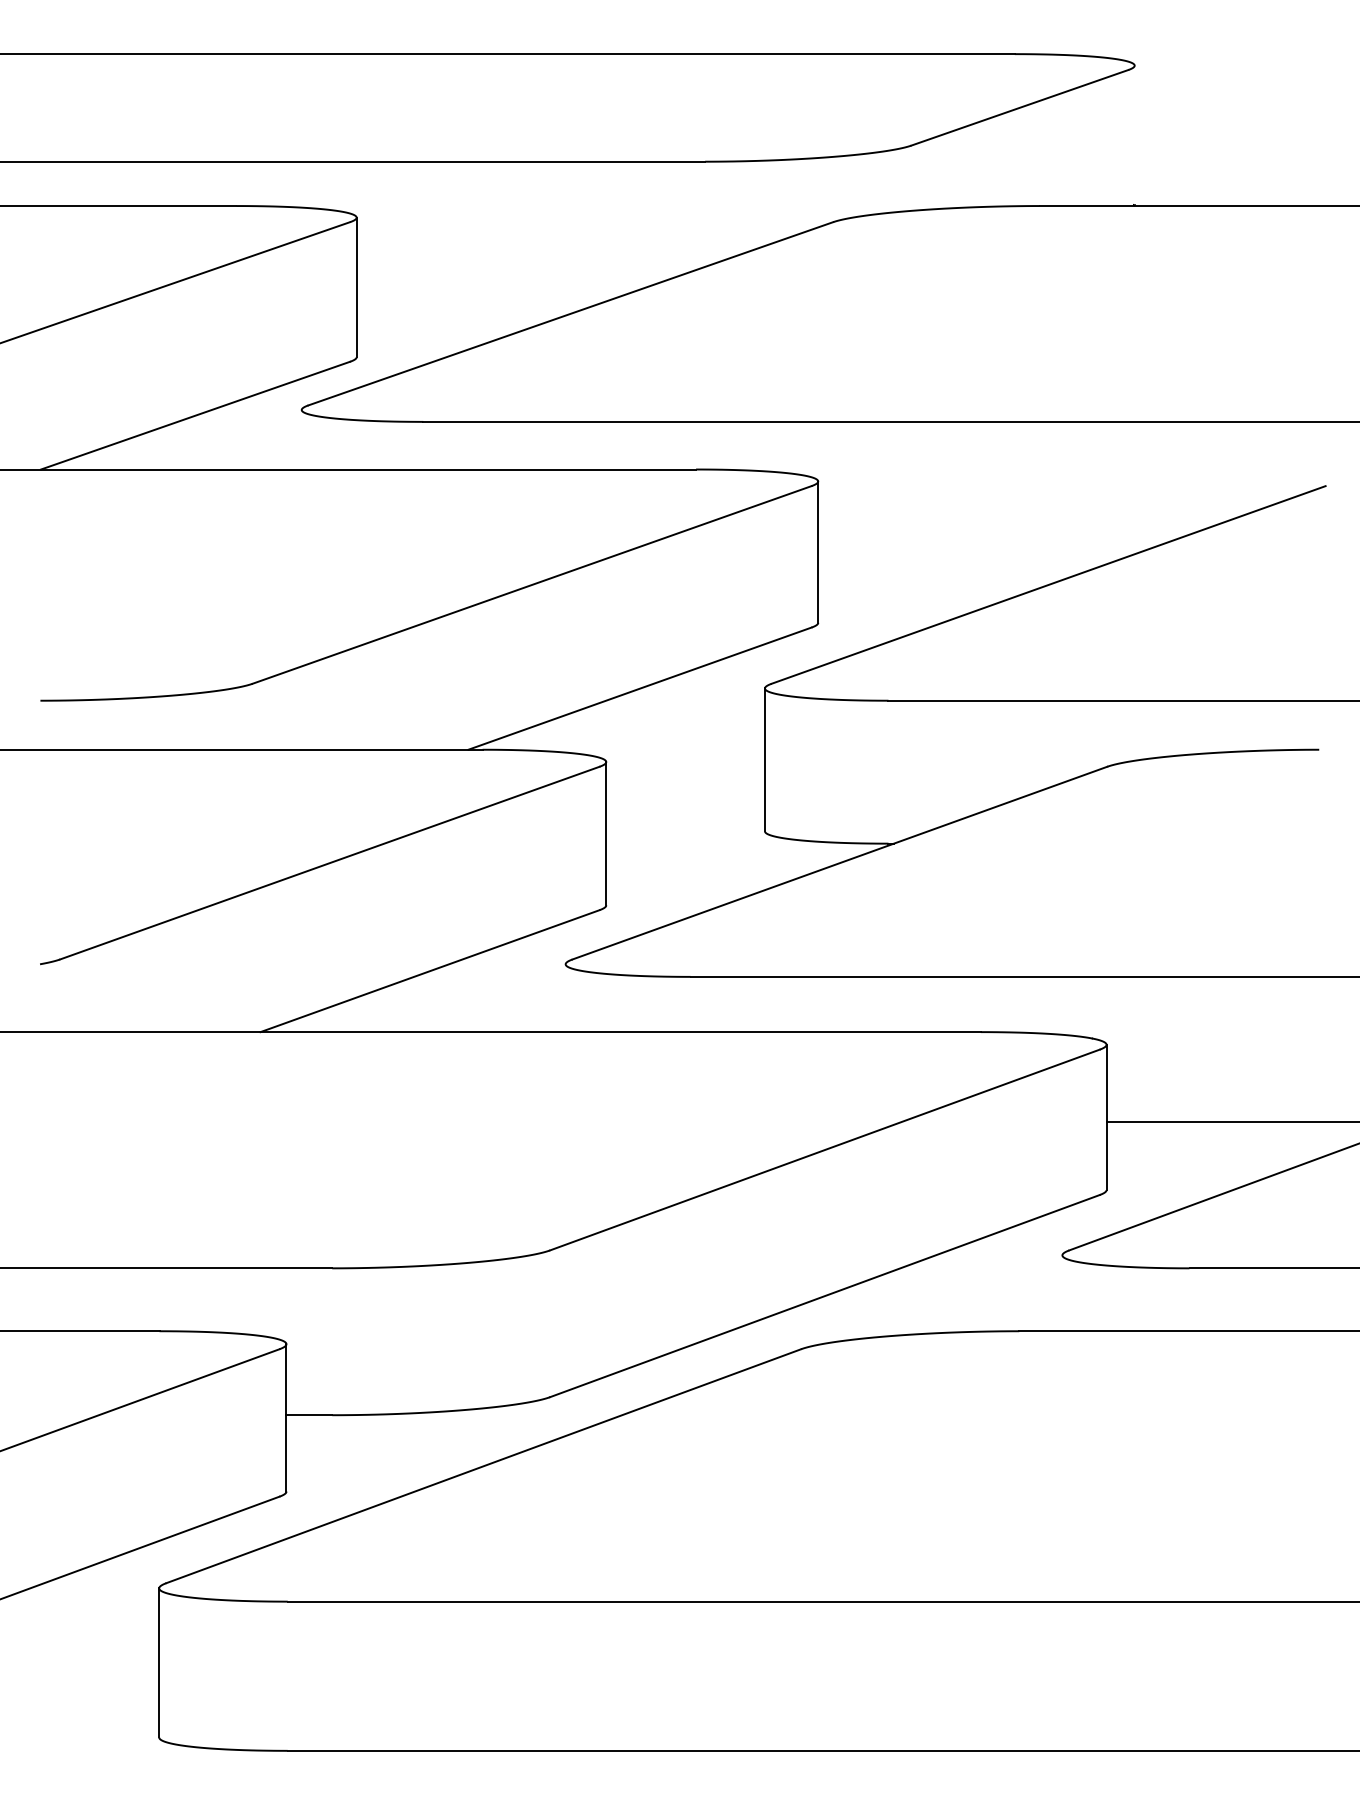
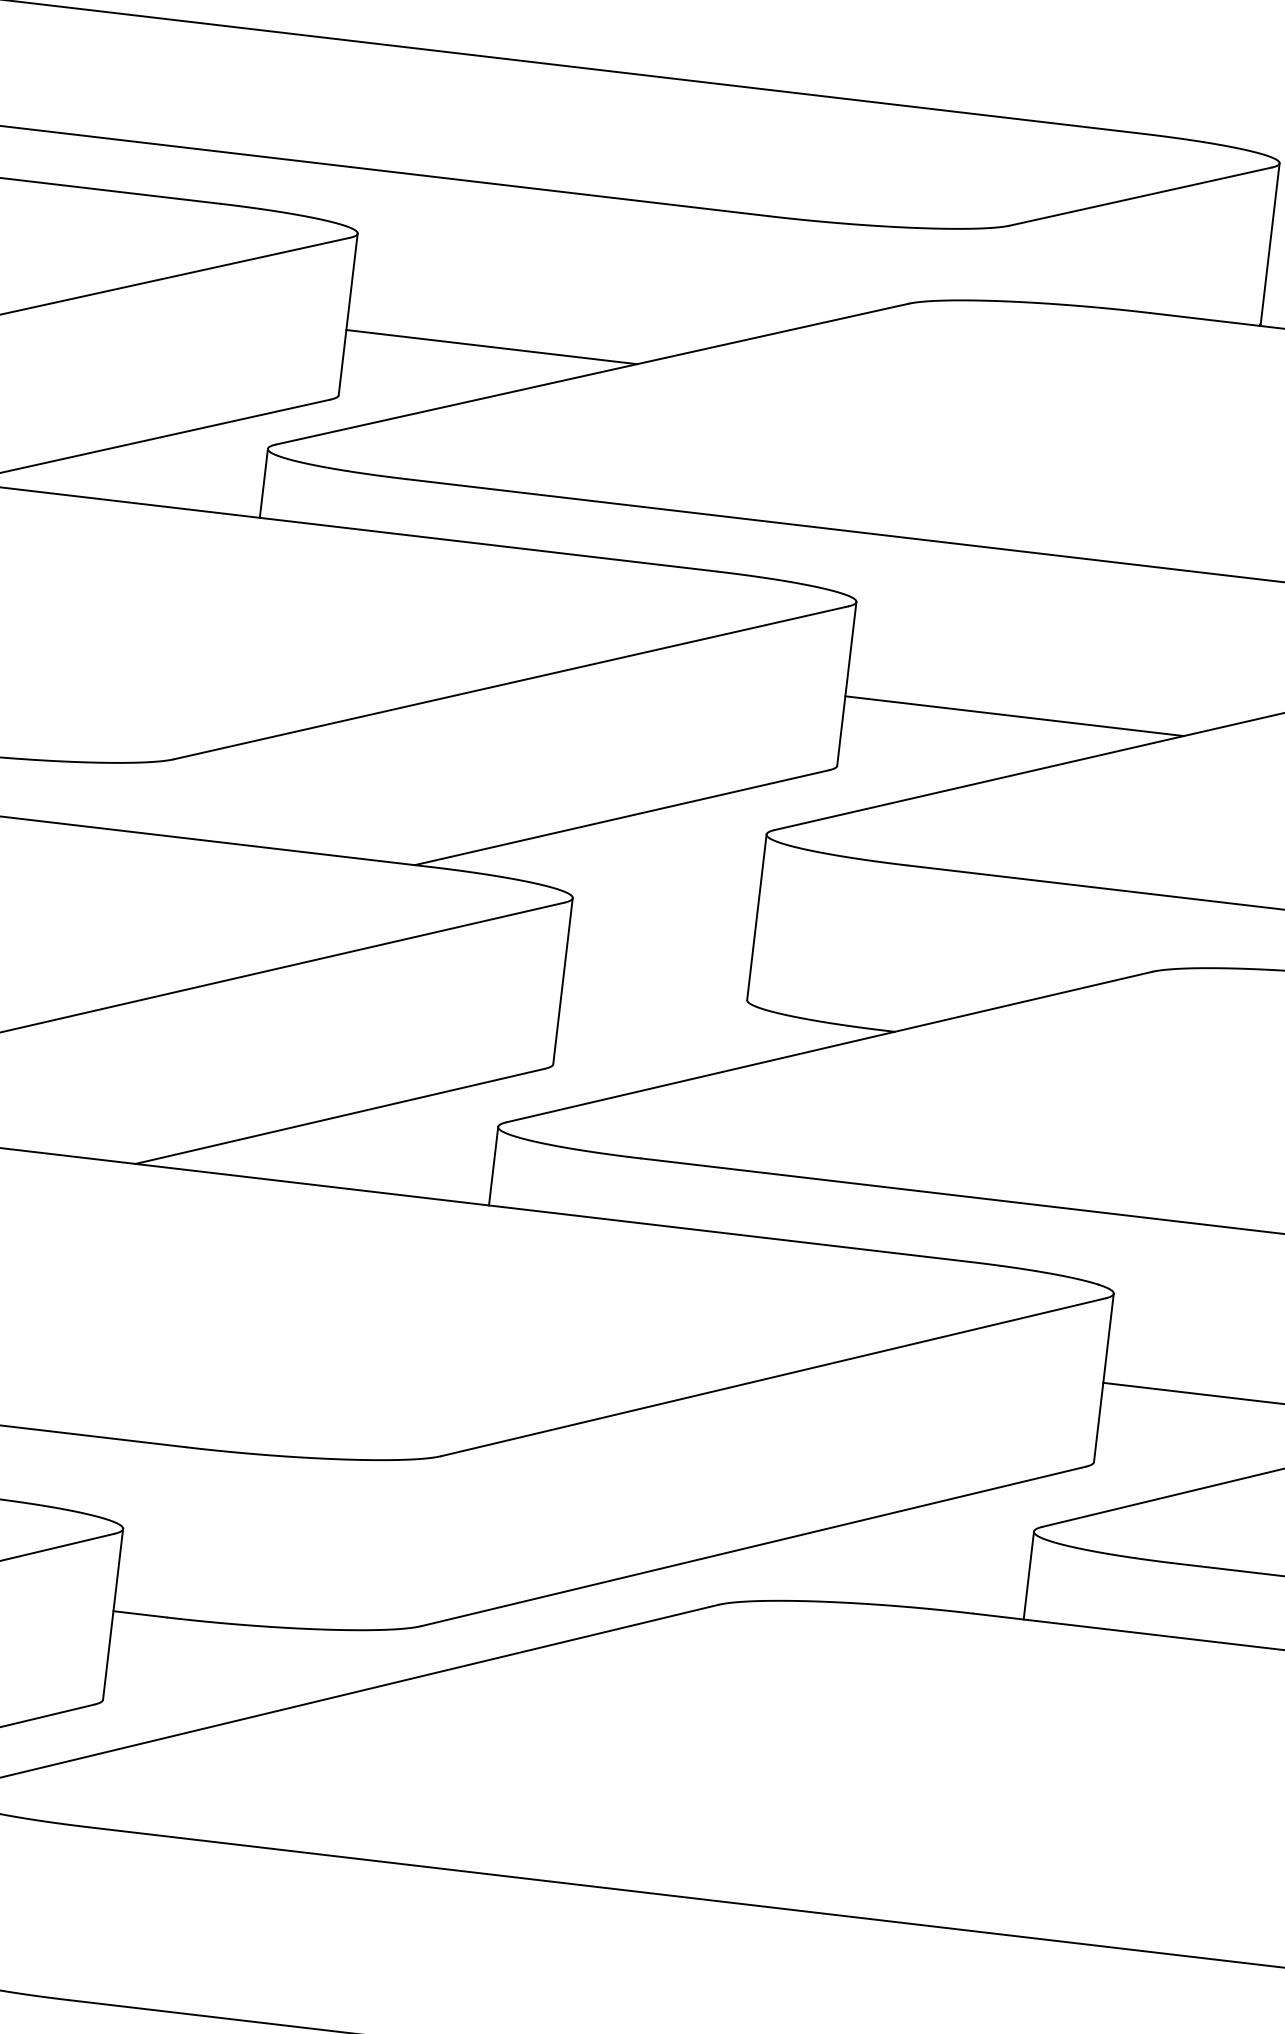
line: (1134, 134) -> (1270, 243), added
line: (481, 300) -> (491, 346), added
line: (301, 439) -> (263, 483), added
line: (964, 562) -> (1014, 715), added
line: (565, 998) -> (493, 1166), added
line: (1062, 1293) -> (1028, 1575), added

